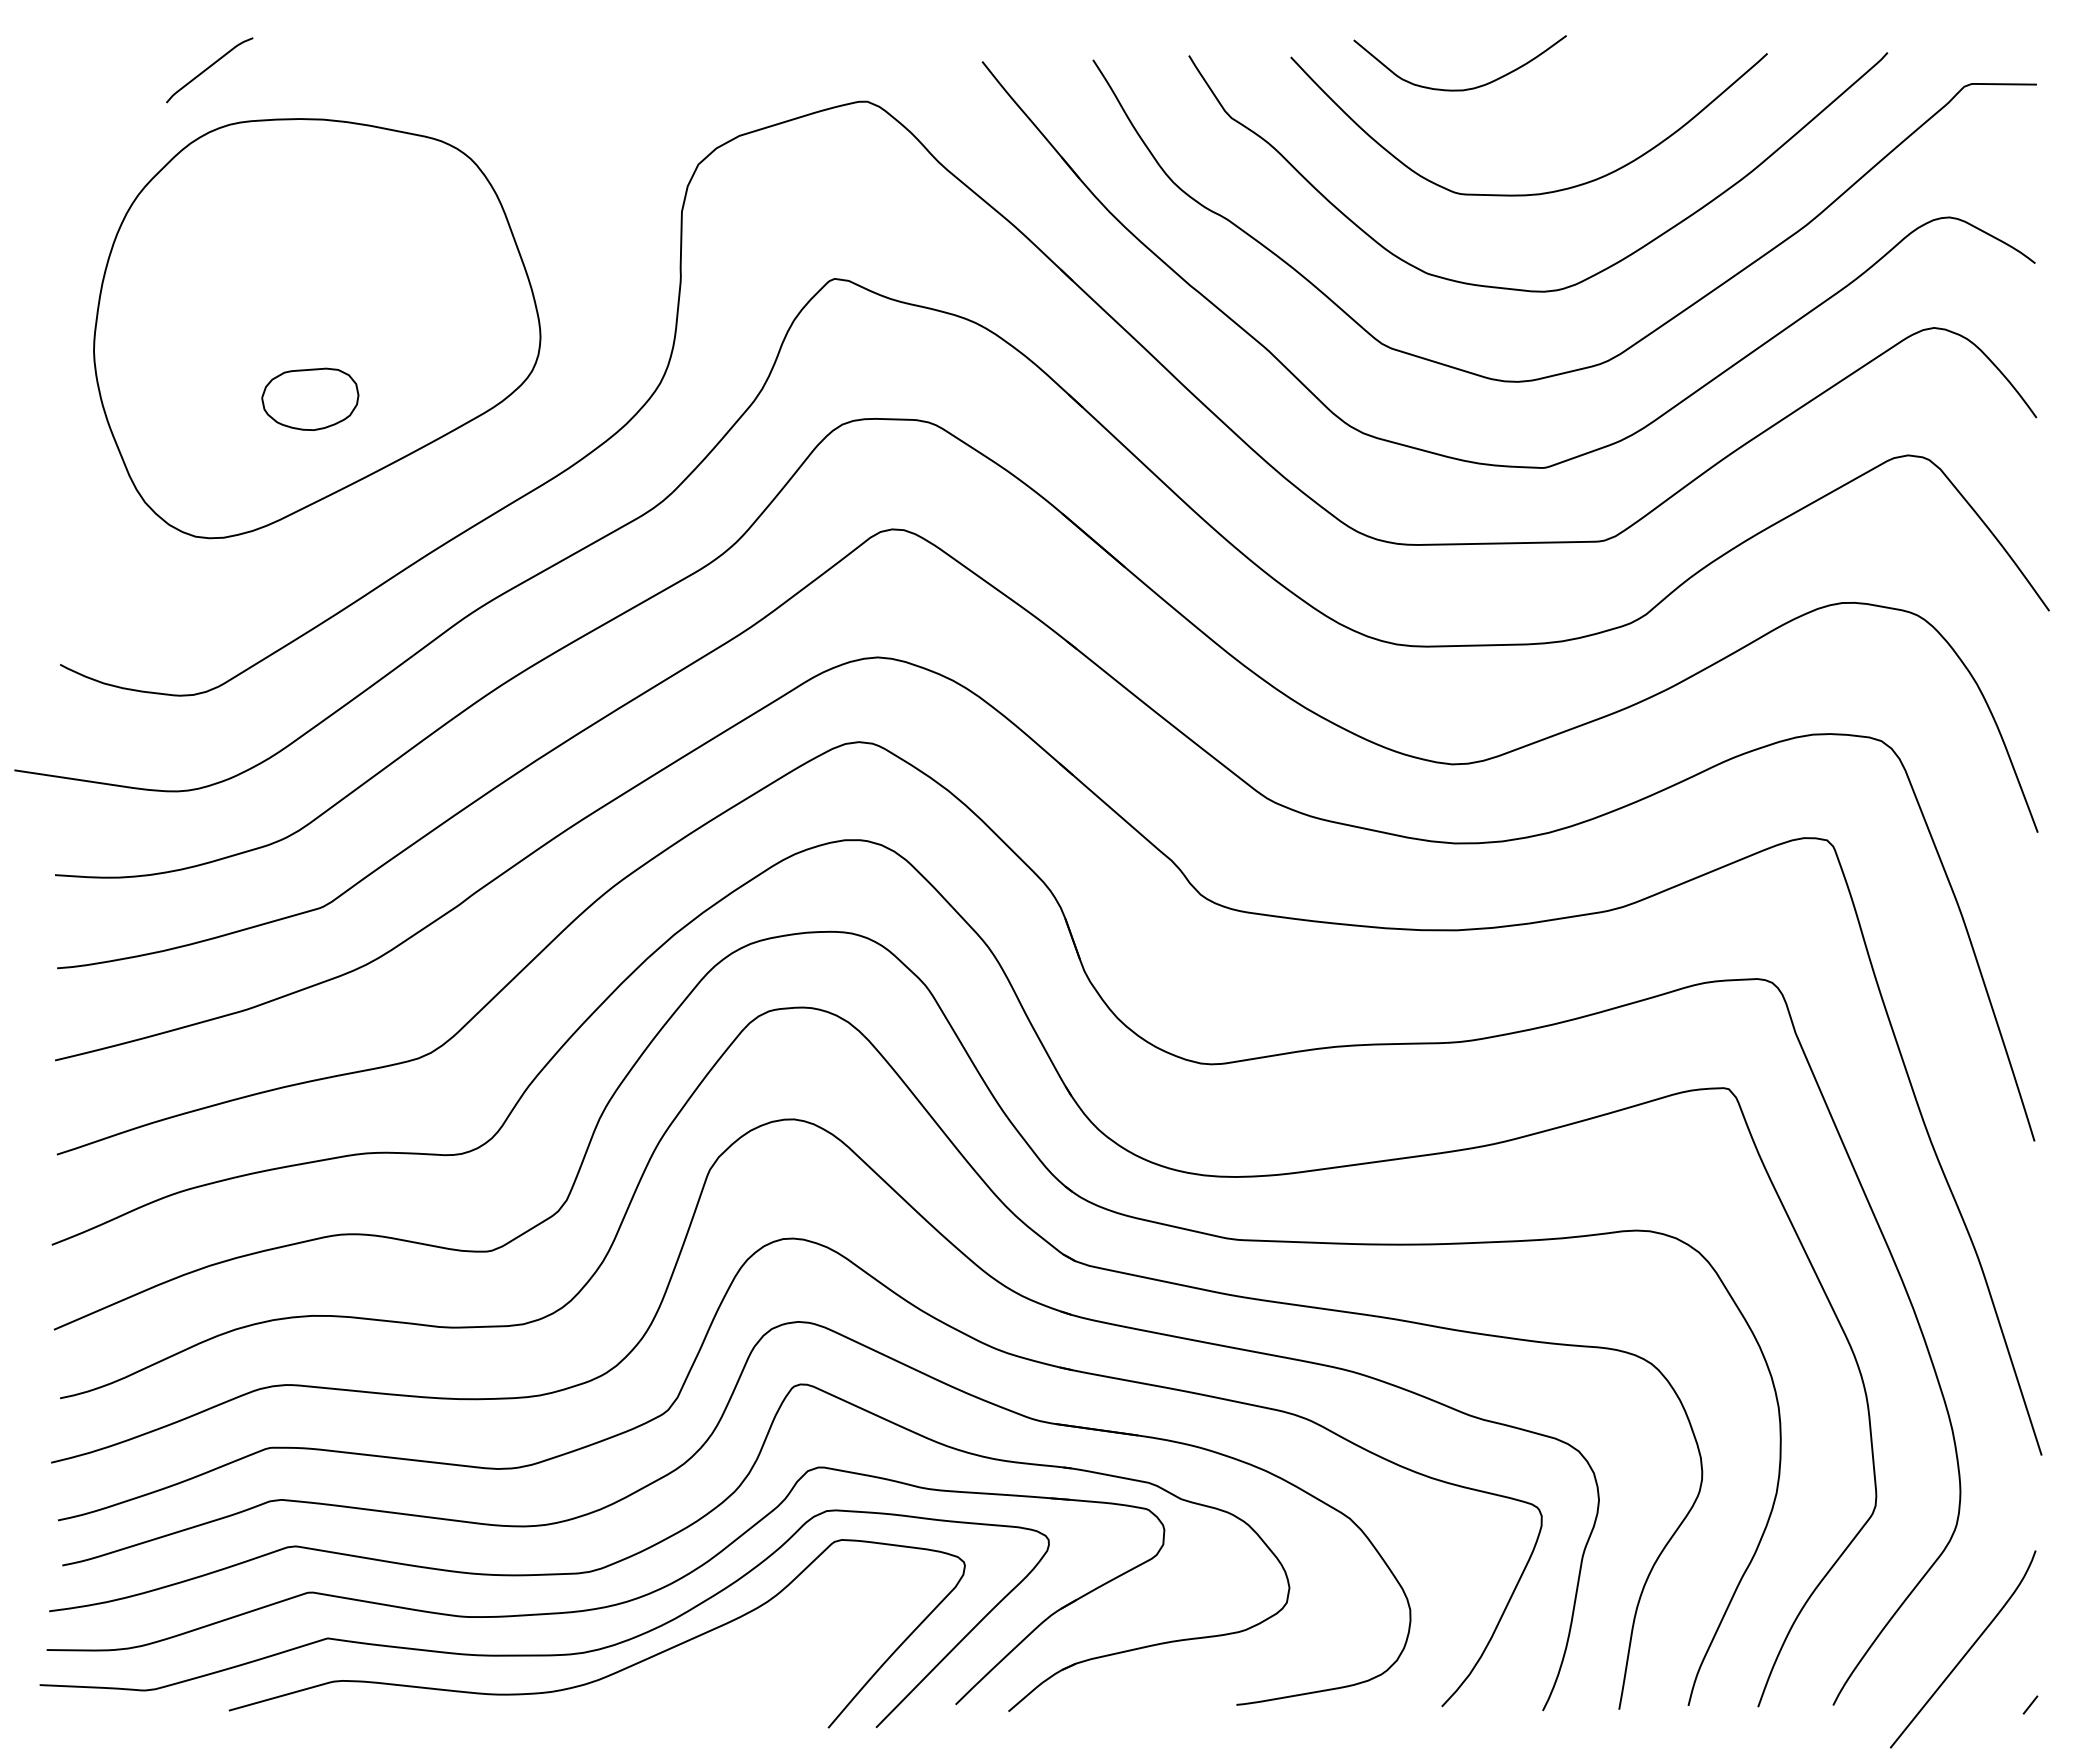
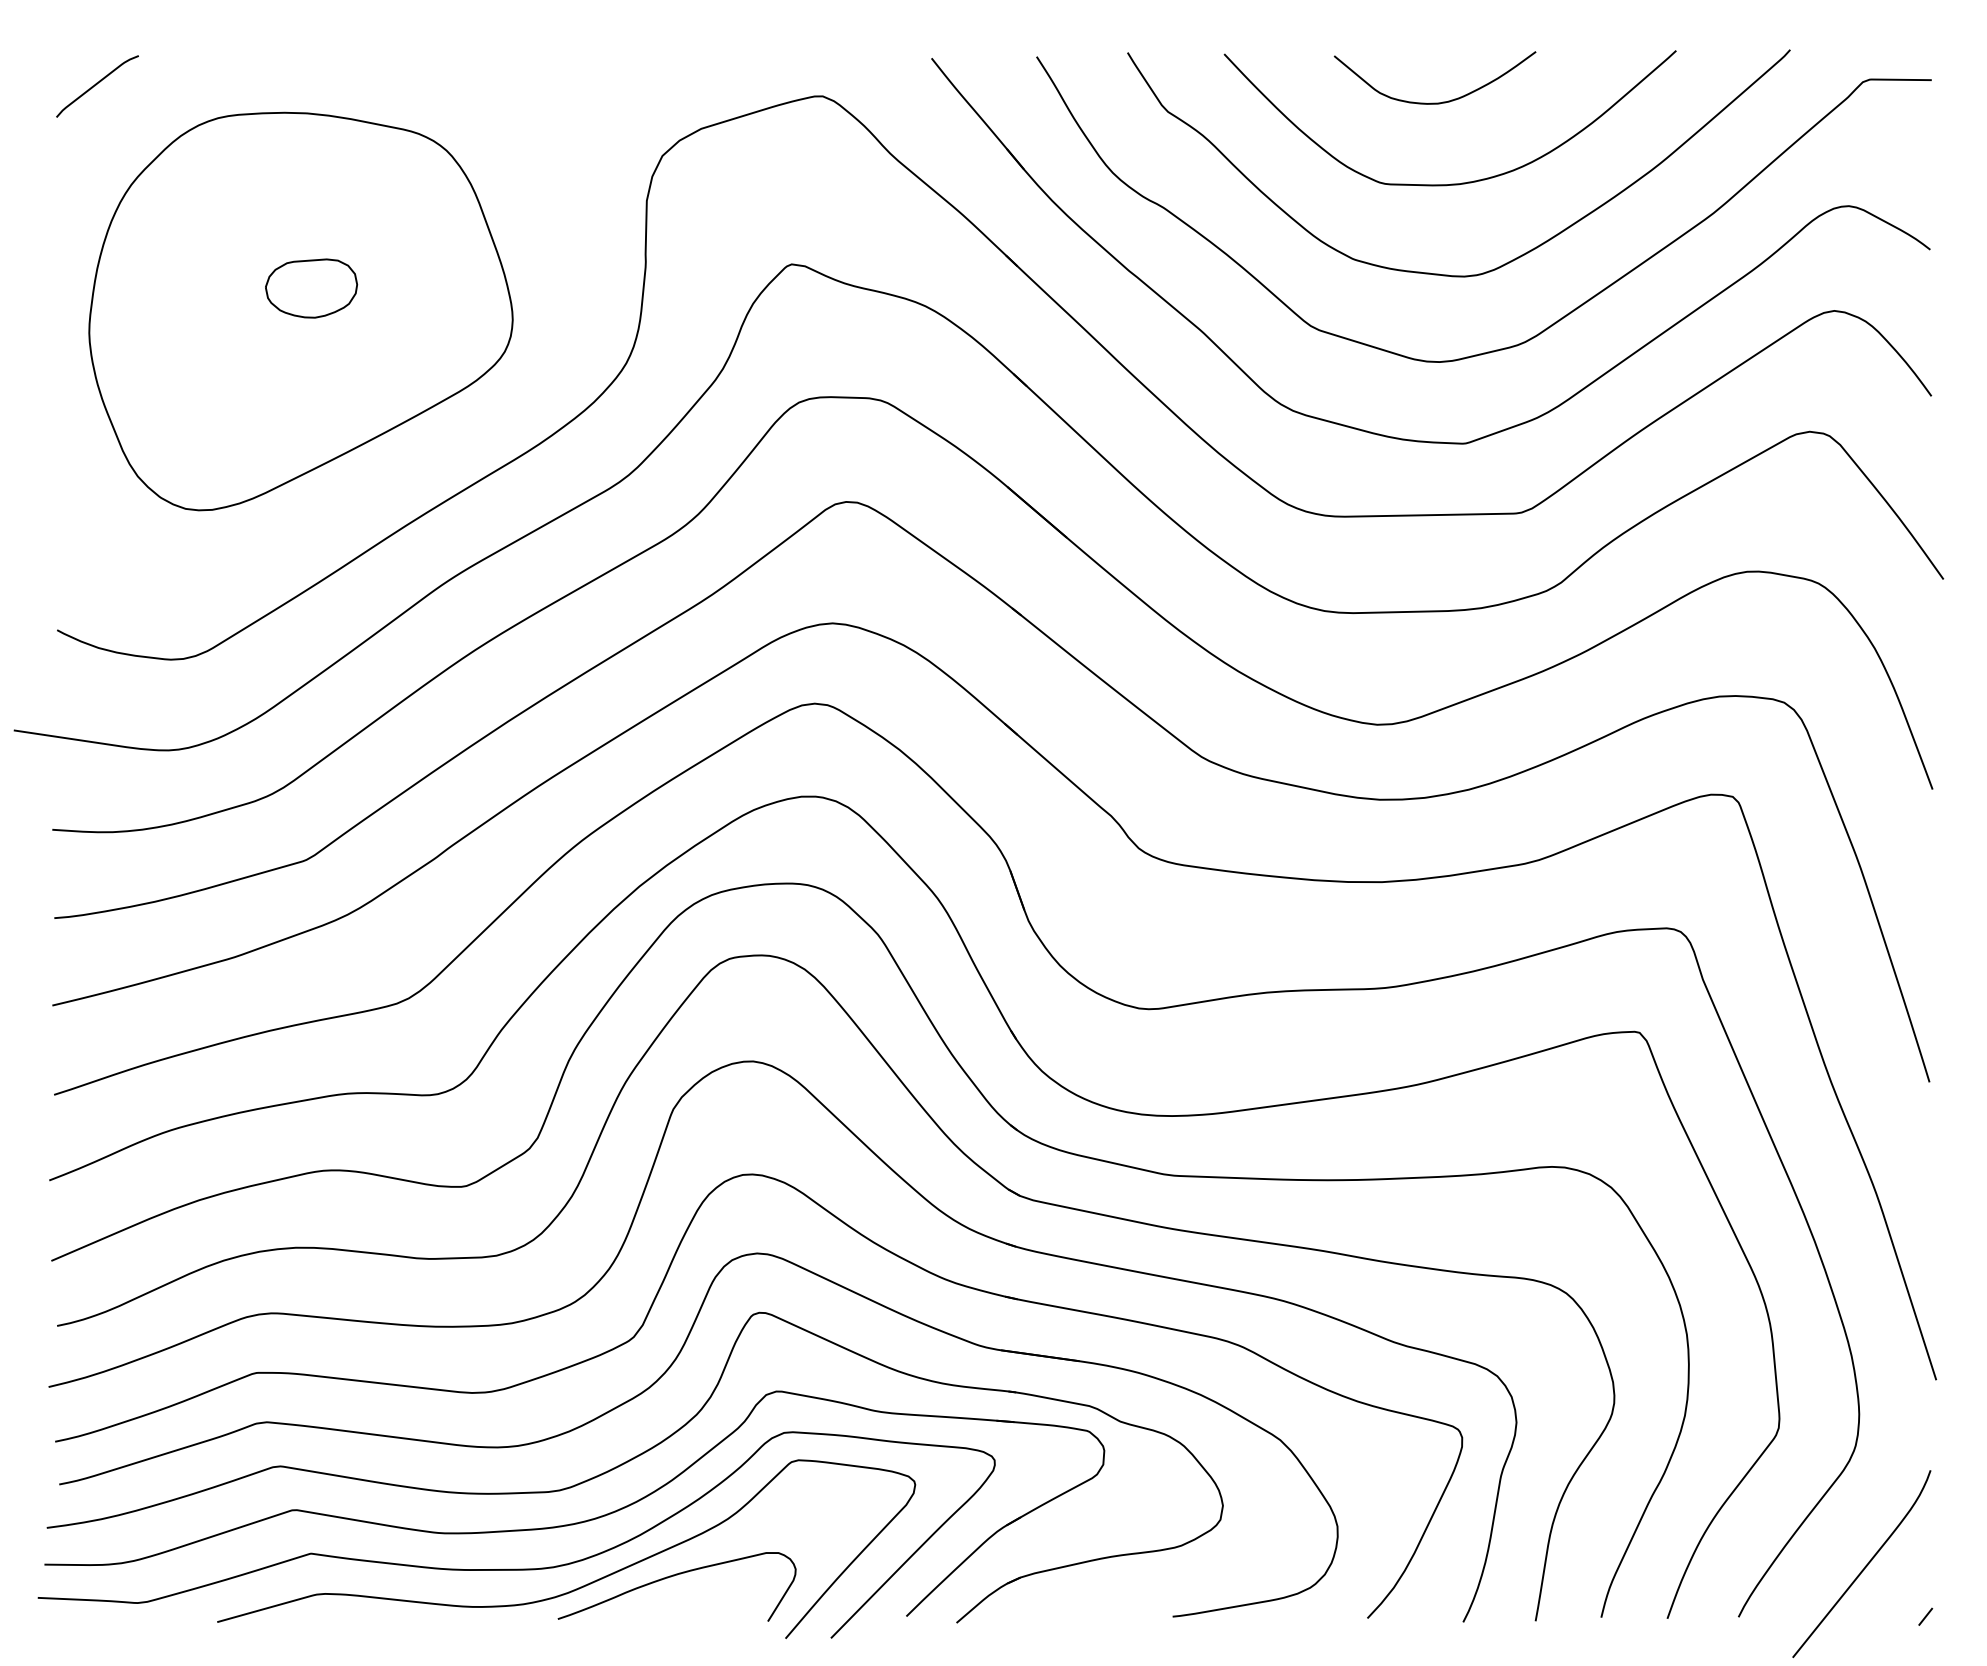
curve: (209, 68) -> (97, 84), moved
curve: (1466, 88) -> (1441, 101), moved
part: (310, 398) -> (311, 287), moved
curve: (710, 1662) -> (673, 1576), added

